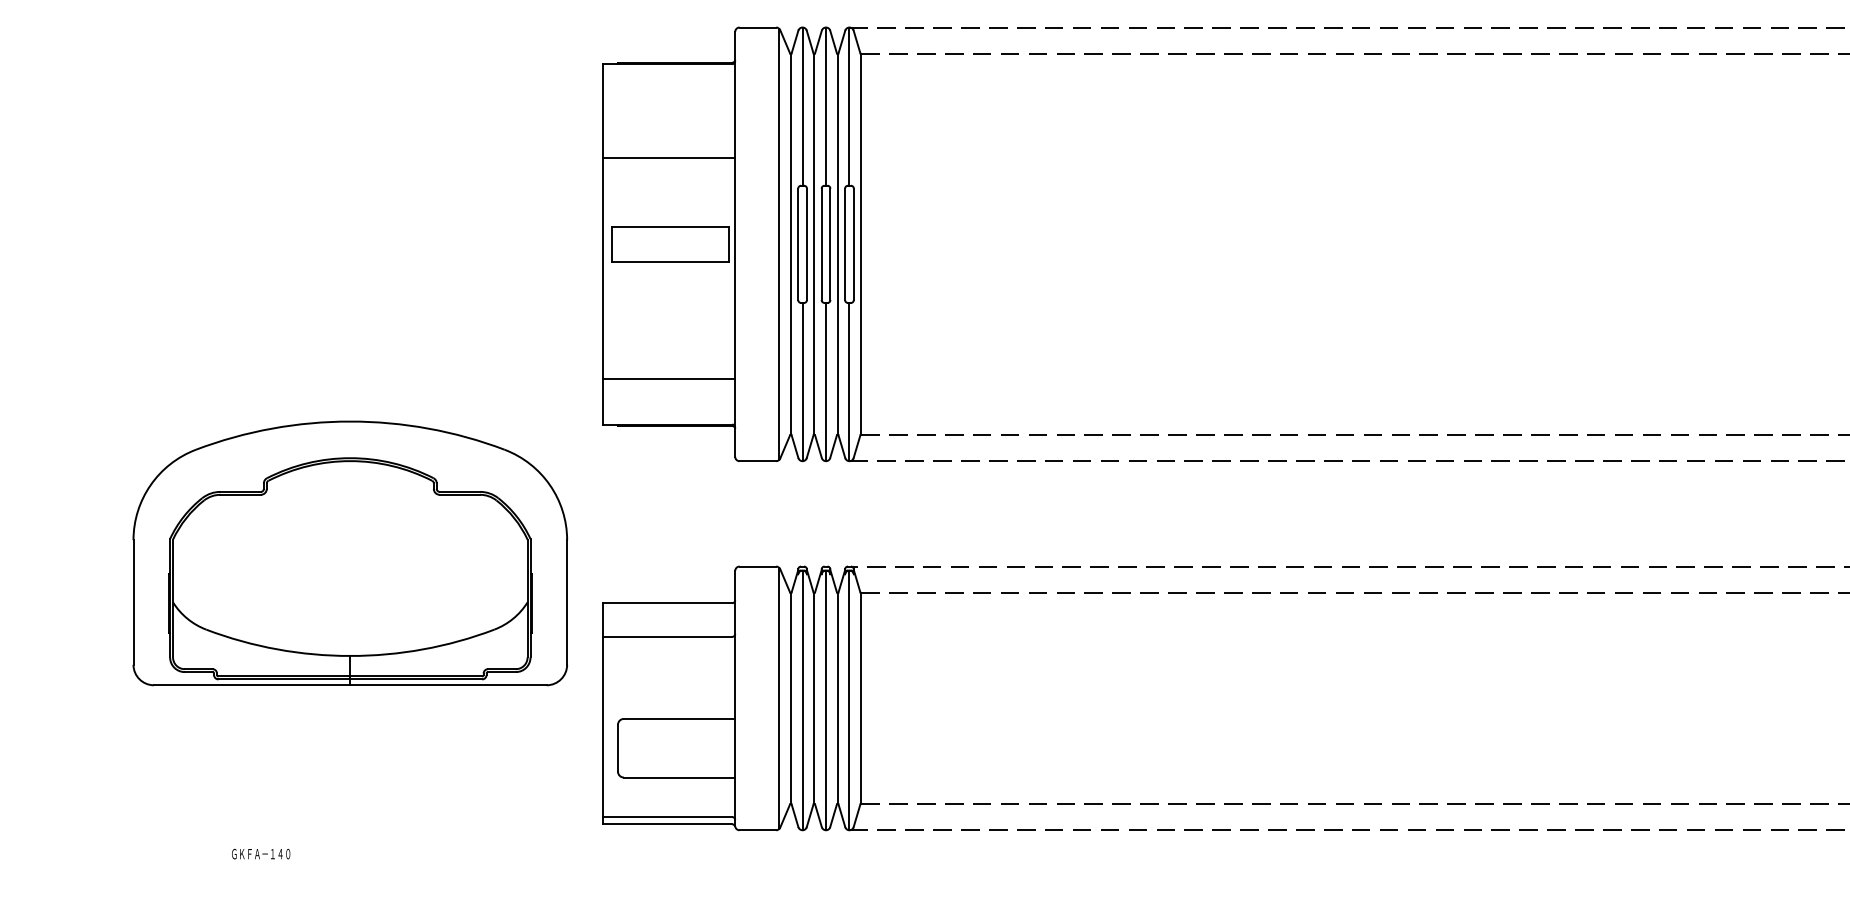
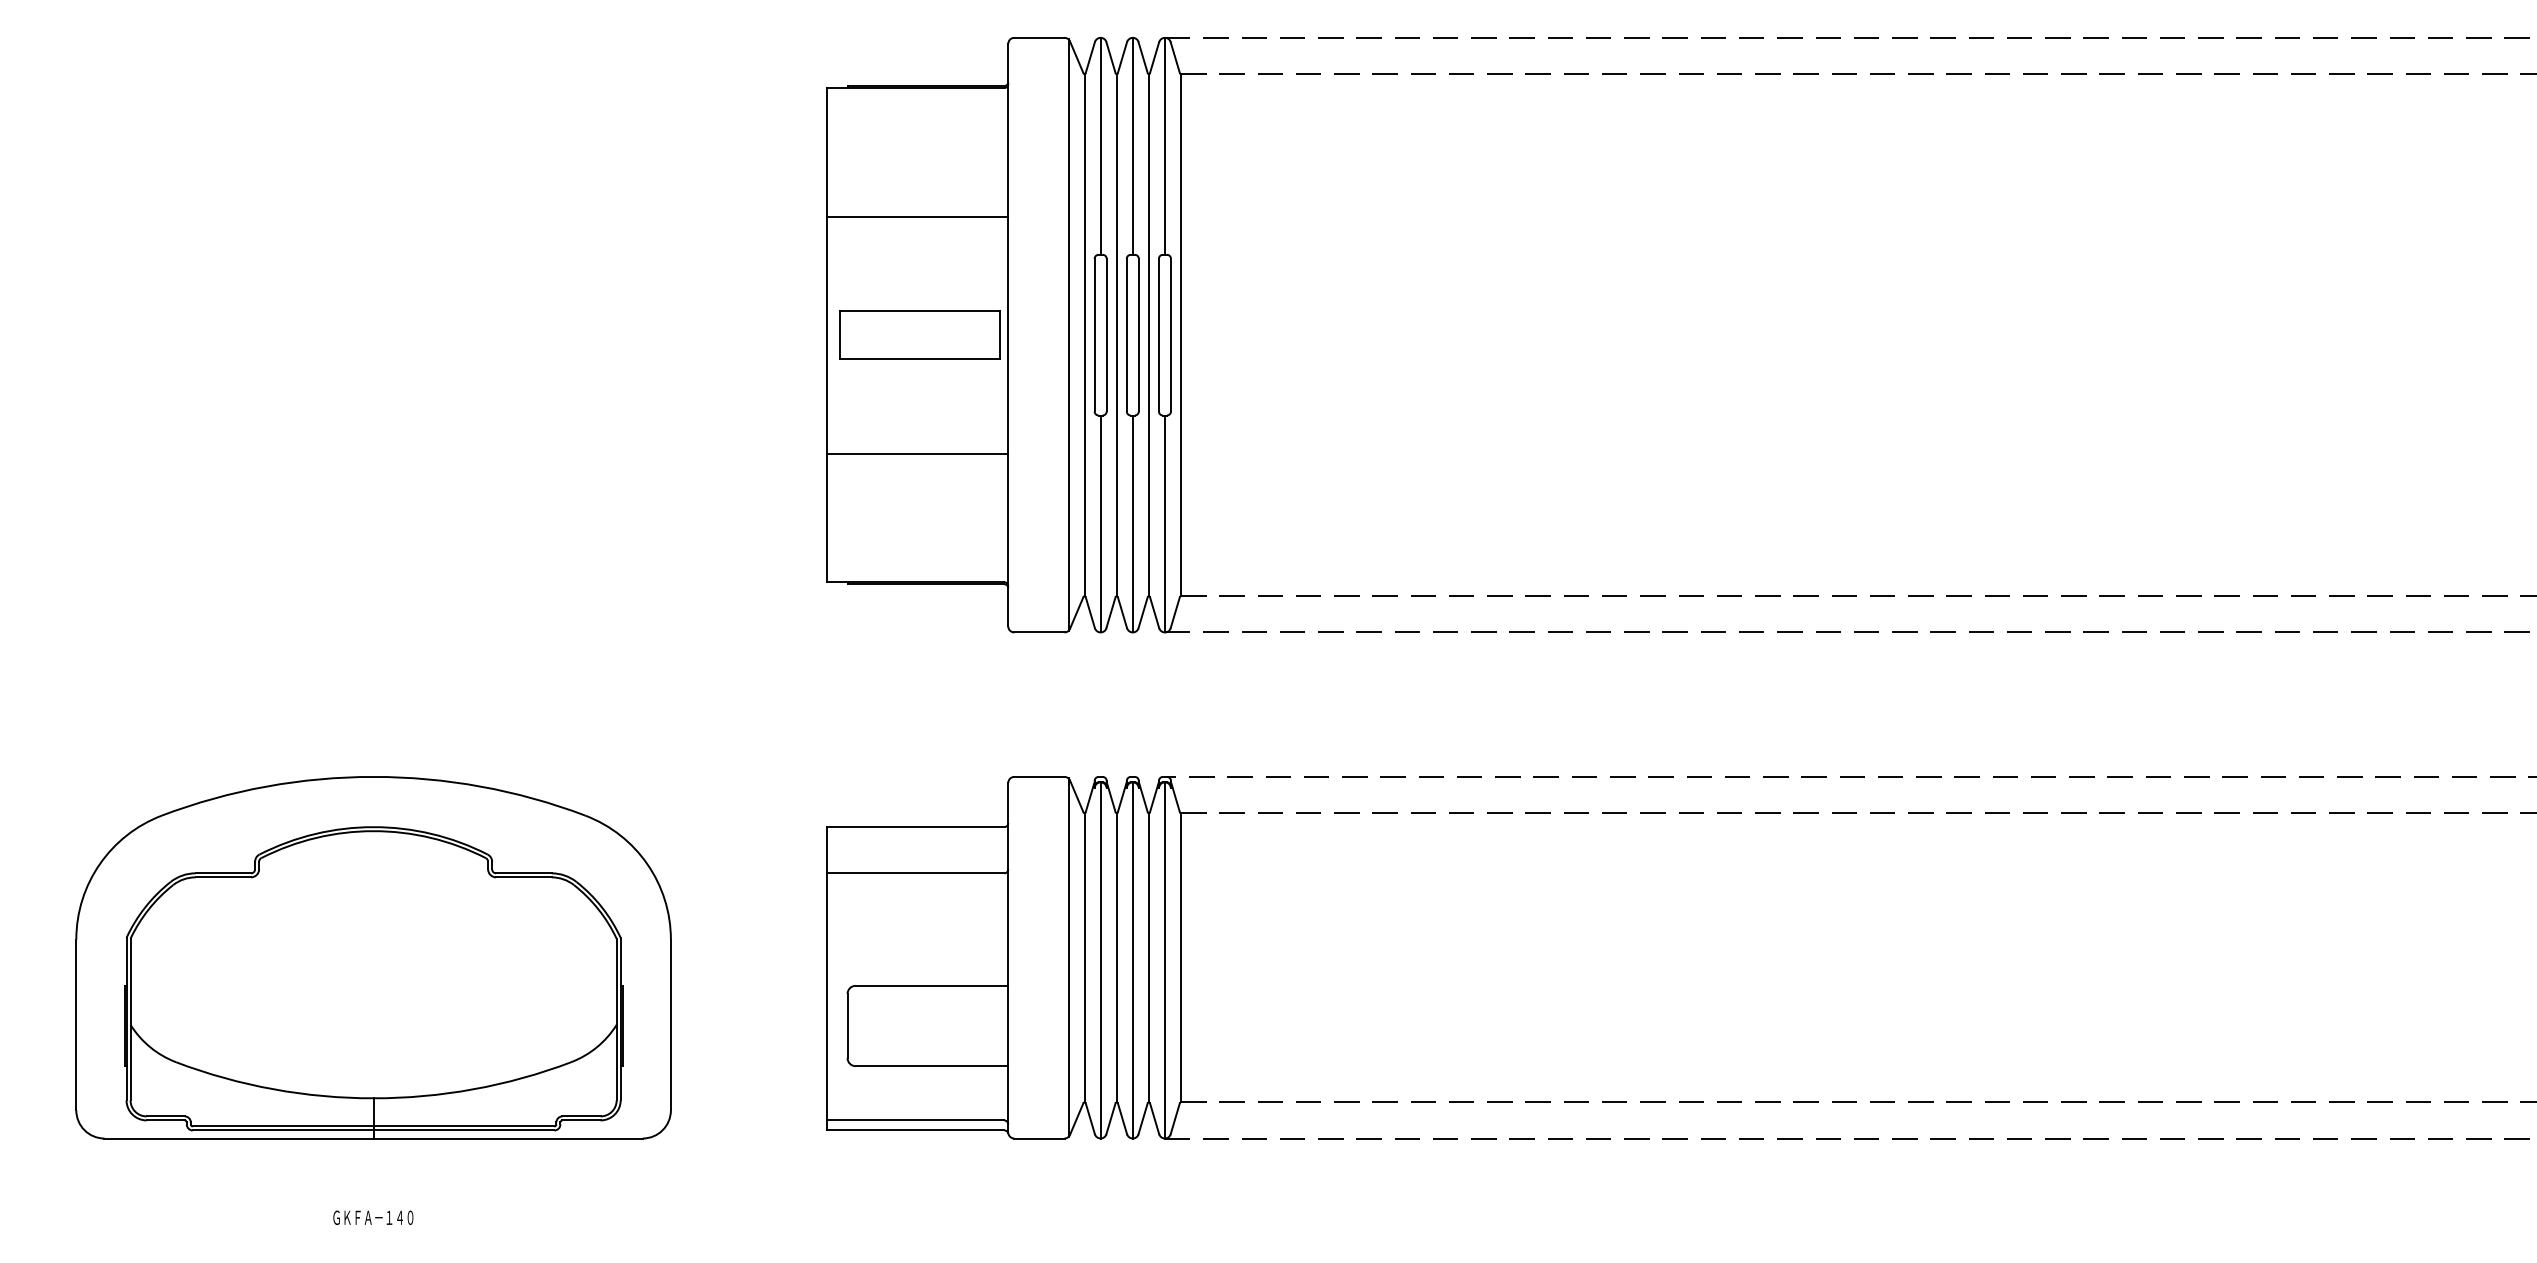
line: (669, 378) -> (918, 453), moved
part: (349, 553) -> (372, 957), moved
text: (261, 854) -> (373, 1218), moved

